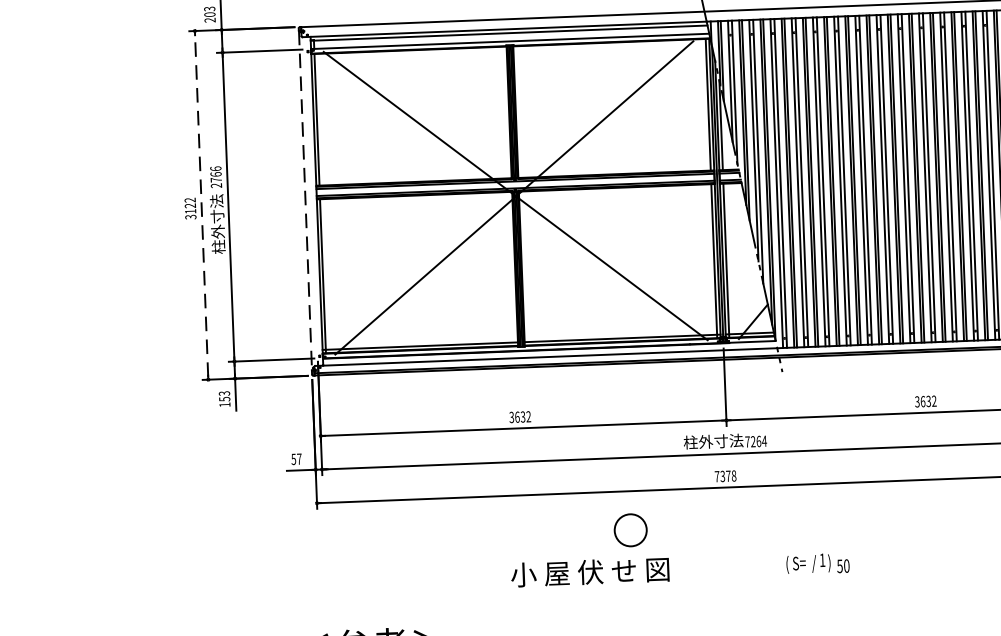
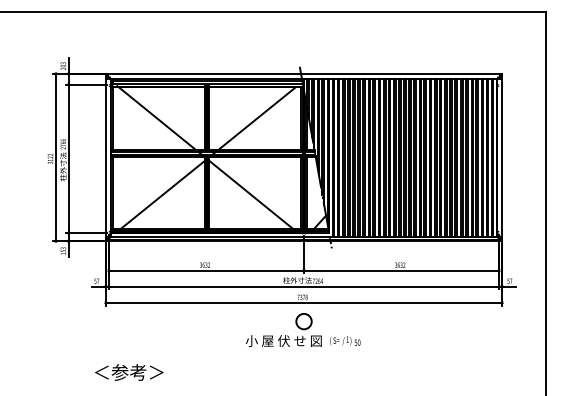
line: (304, 201) -> (105, 157), dashed -> solid
line: (200, 205) -> (55, 157), dashed -> solid
part: (585, 560) -> (281, 335), moved

